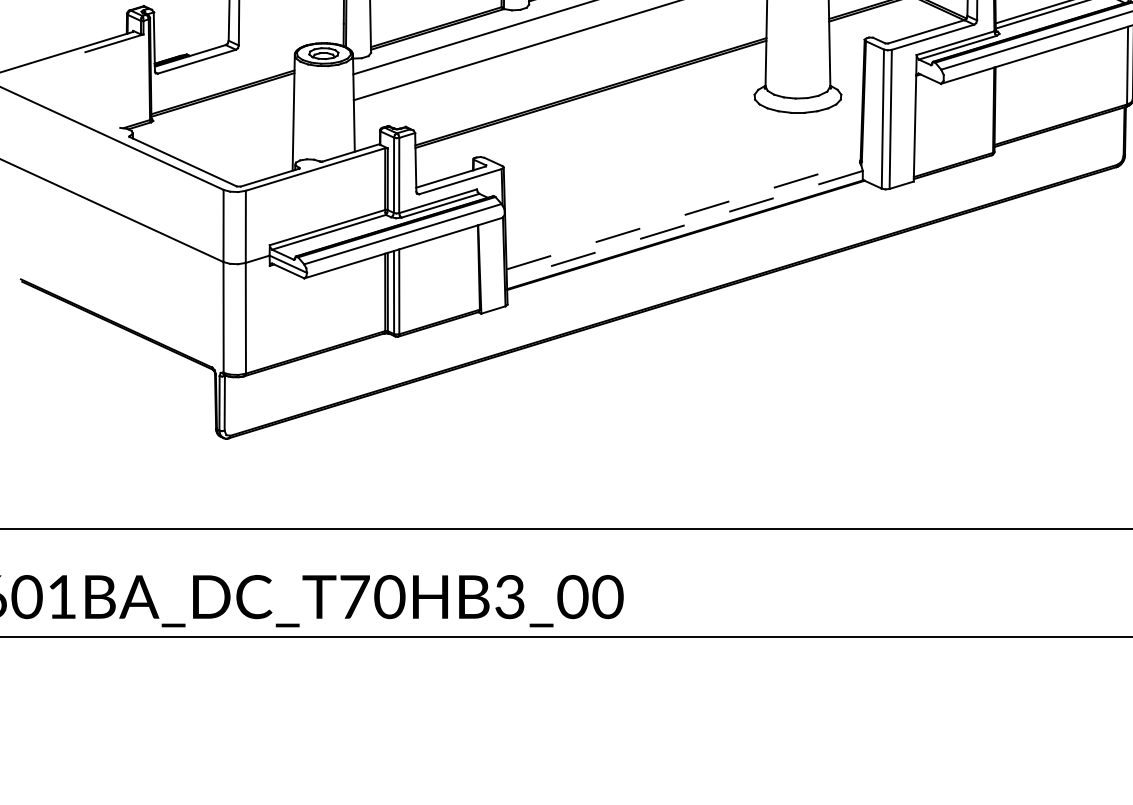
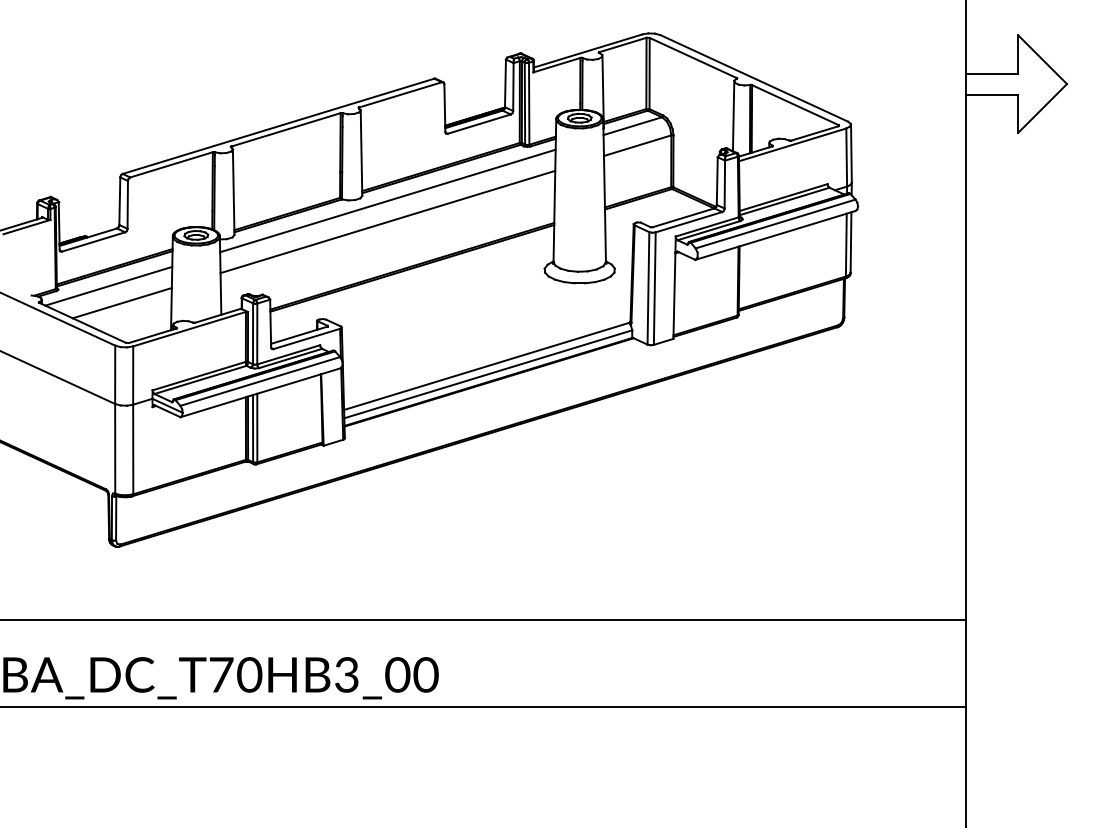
line: (215, 115) -> (108, 285), added
line: (231, 137) -> (121, 303), added
line: (683, 215) -> (487, 366), dashed -> solid
line: (685, 225) -> (488, 374), dashed -> solid

